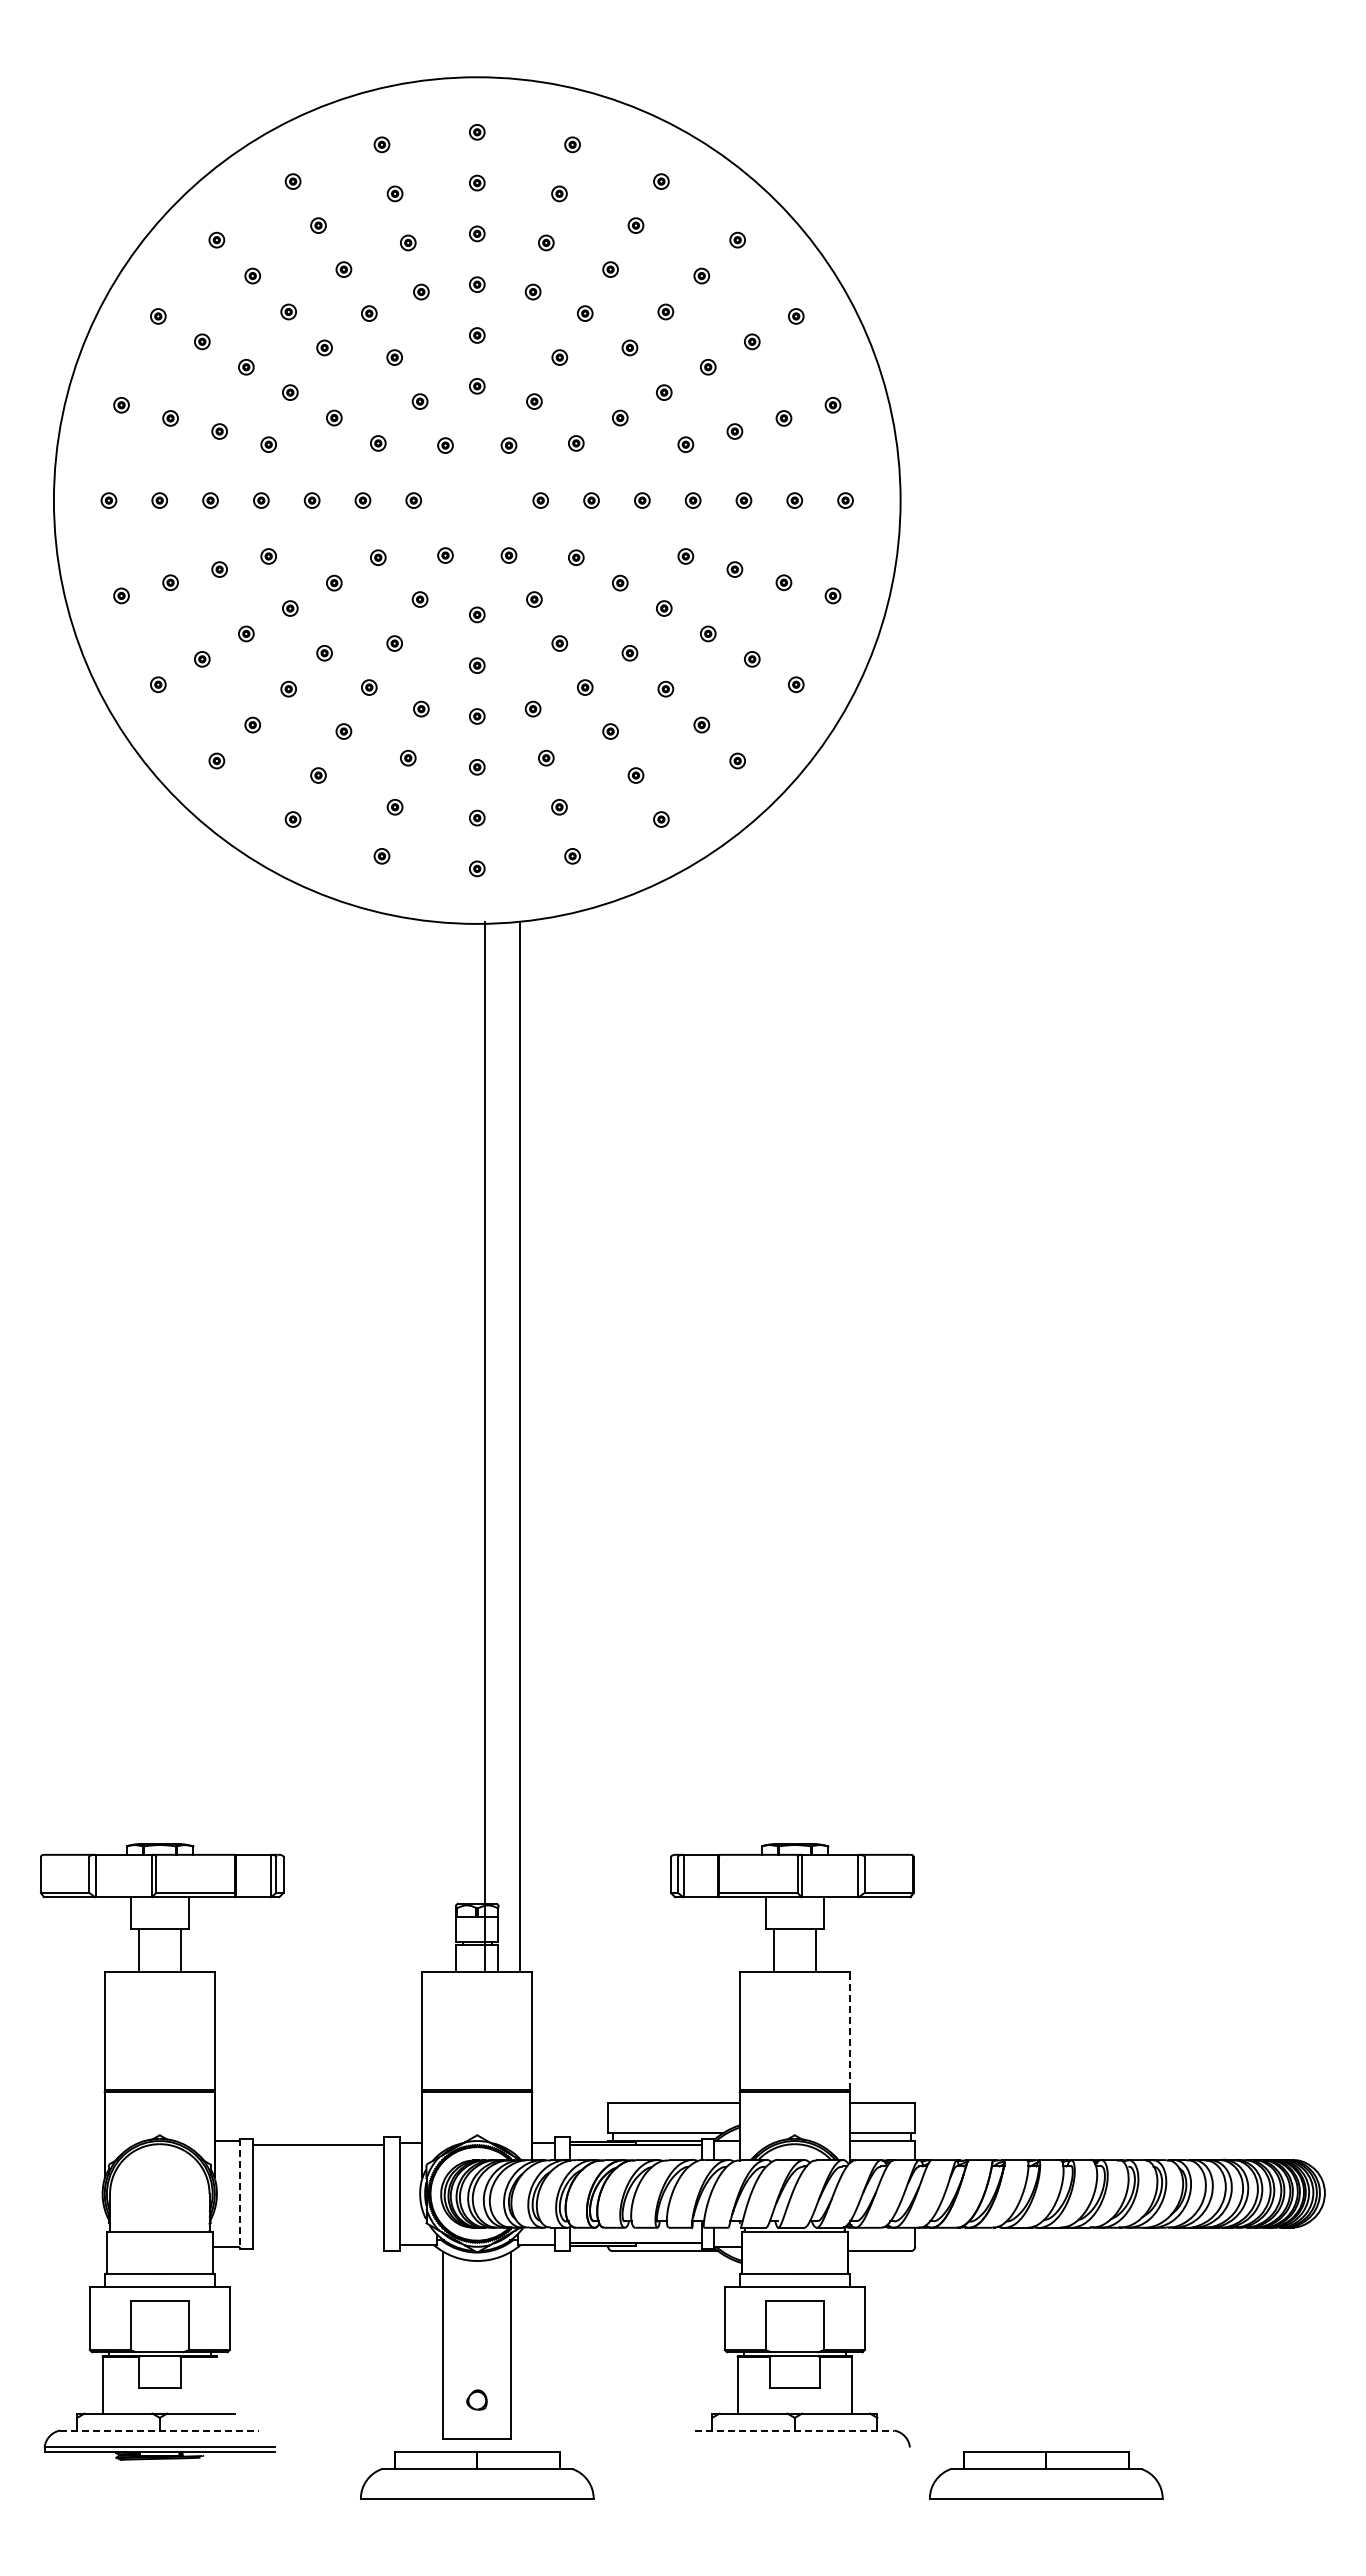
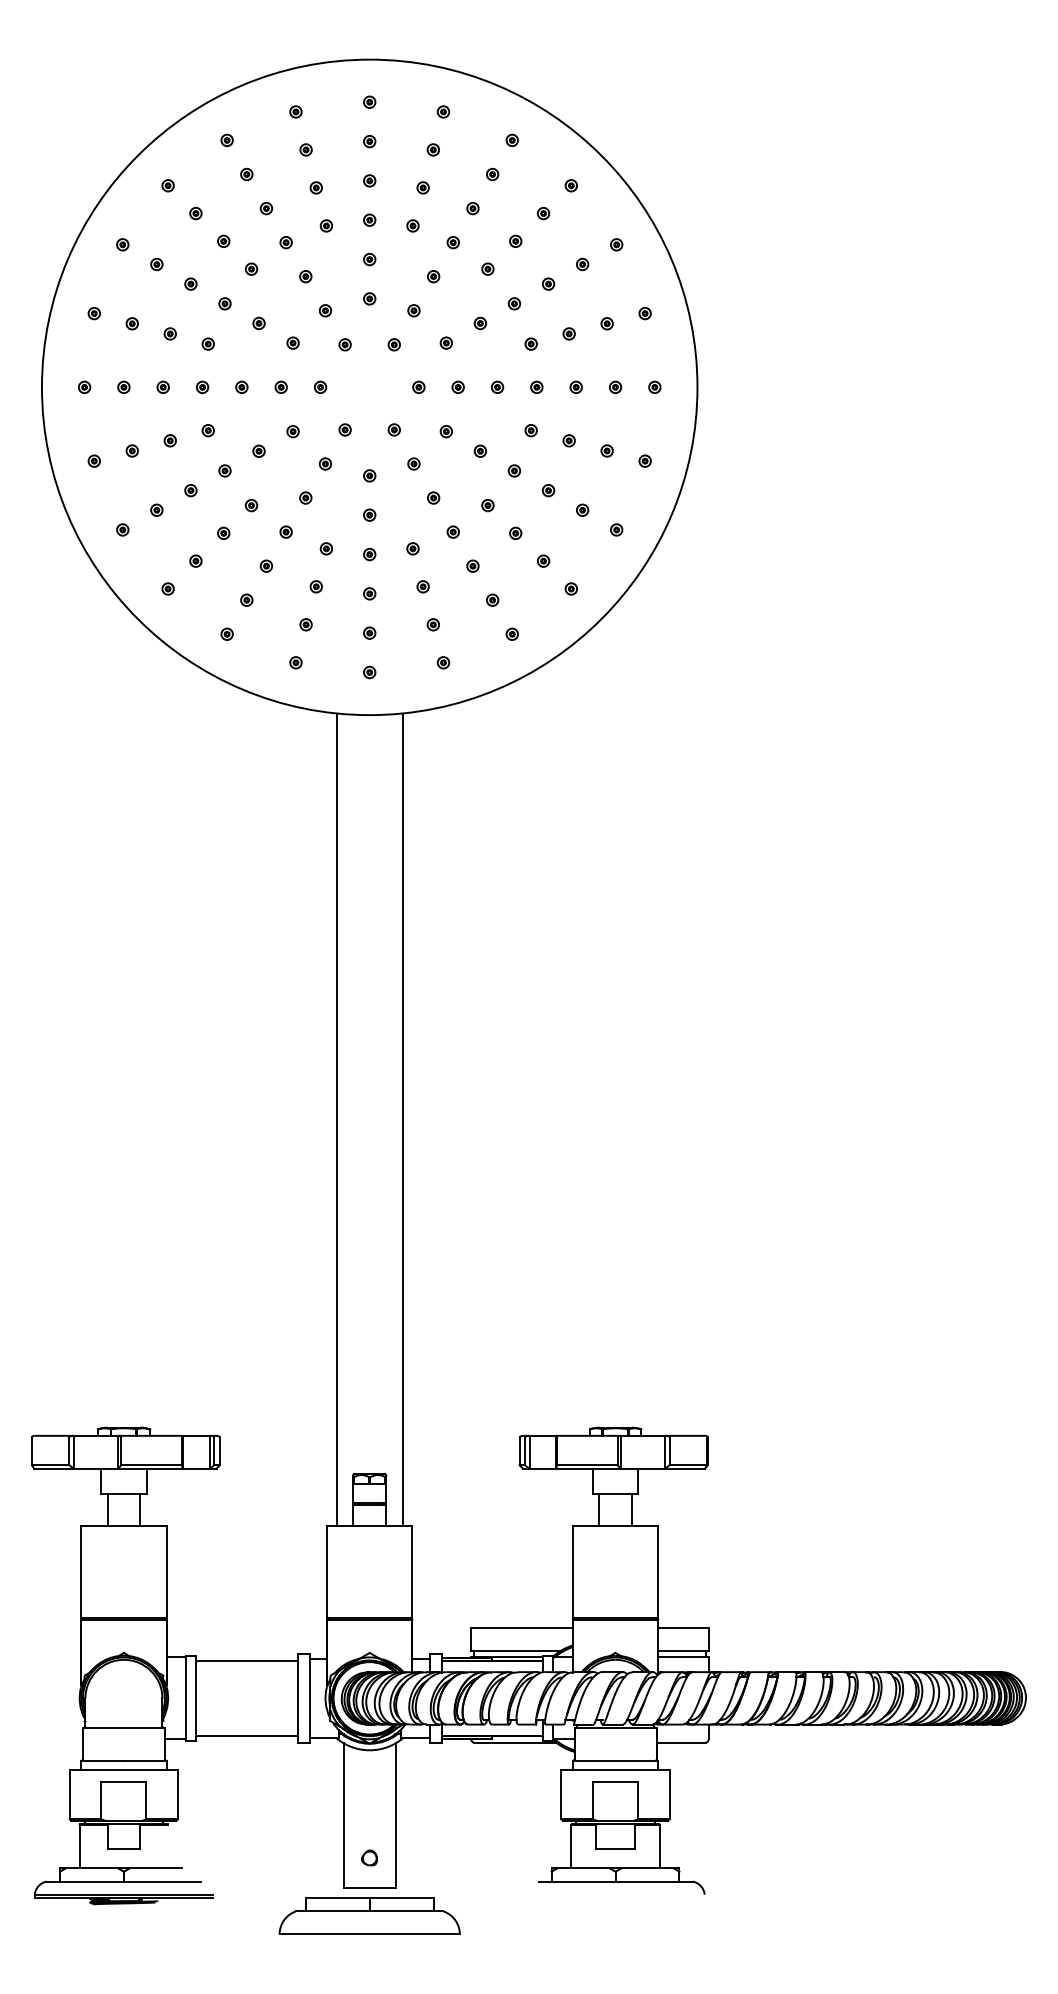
line: (484, 1446) -> (336, 1119), moved
line: (849, 2030) -> (657, 1571), dashed -> solid
line: (240, 2194) -> (186, 1698), dashed -> solid
line: (318, 2242) -> (246, 1735), added
line: (160, 2430) -> (124, 1881), dashed -> solid
line: (795, 2430) -> (616, 1881), dashed -> solid
part: (1046, 2475) -> (810, 1916), removed

